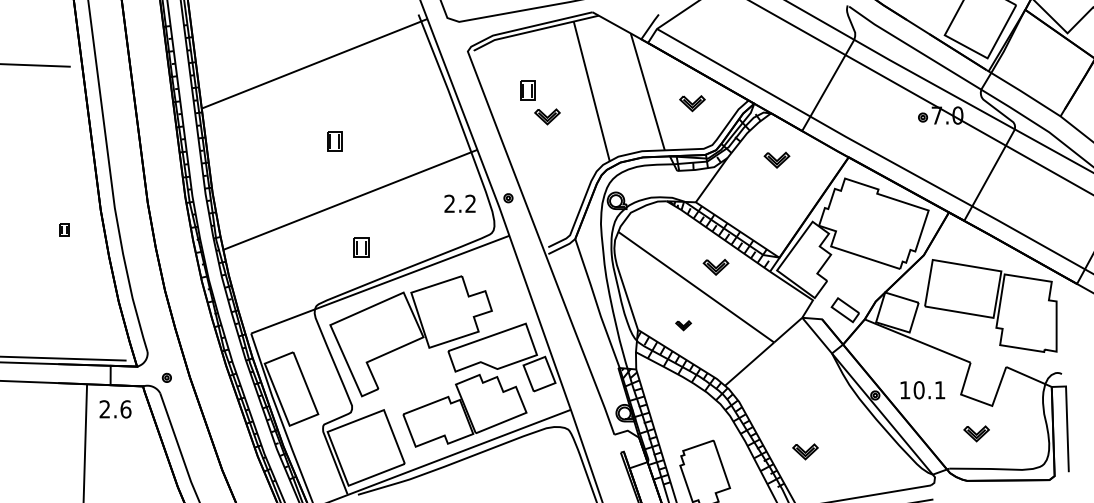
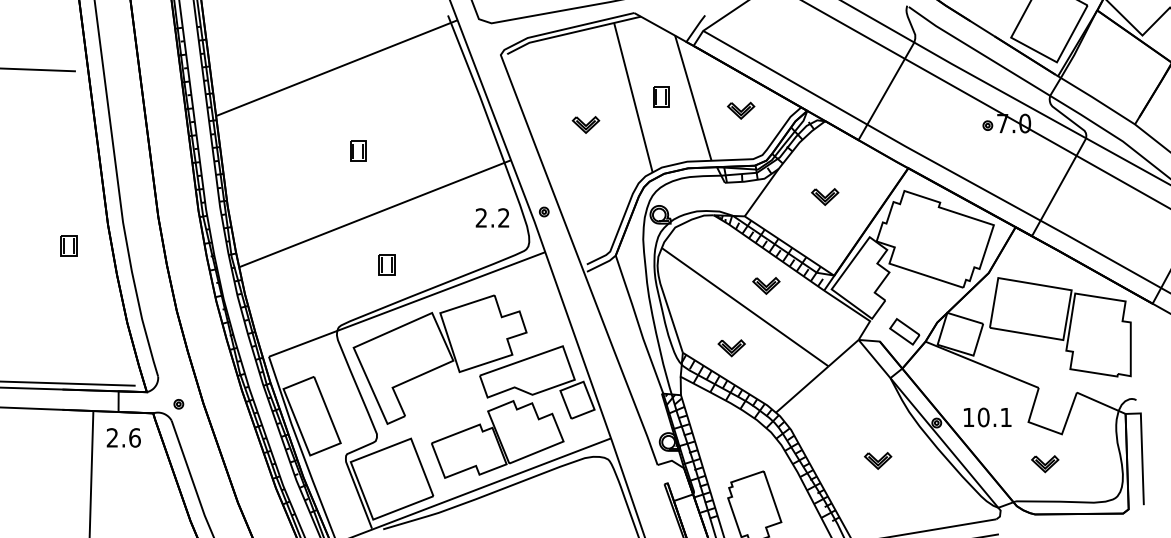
part: (527, 90) -> (660, 96), moved
part: (776, 159) -> (824, 196), moved
part: (64, 229) -> (69, 245), size x1.67
part: (683, 325) -> (731, 348), size x1.67
part: (805, 451) -> (878, 460), moved

